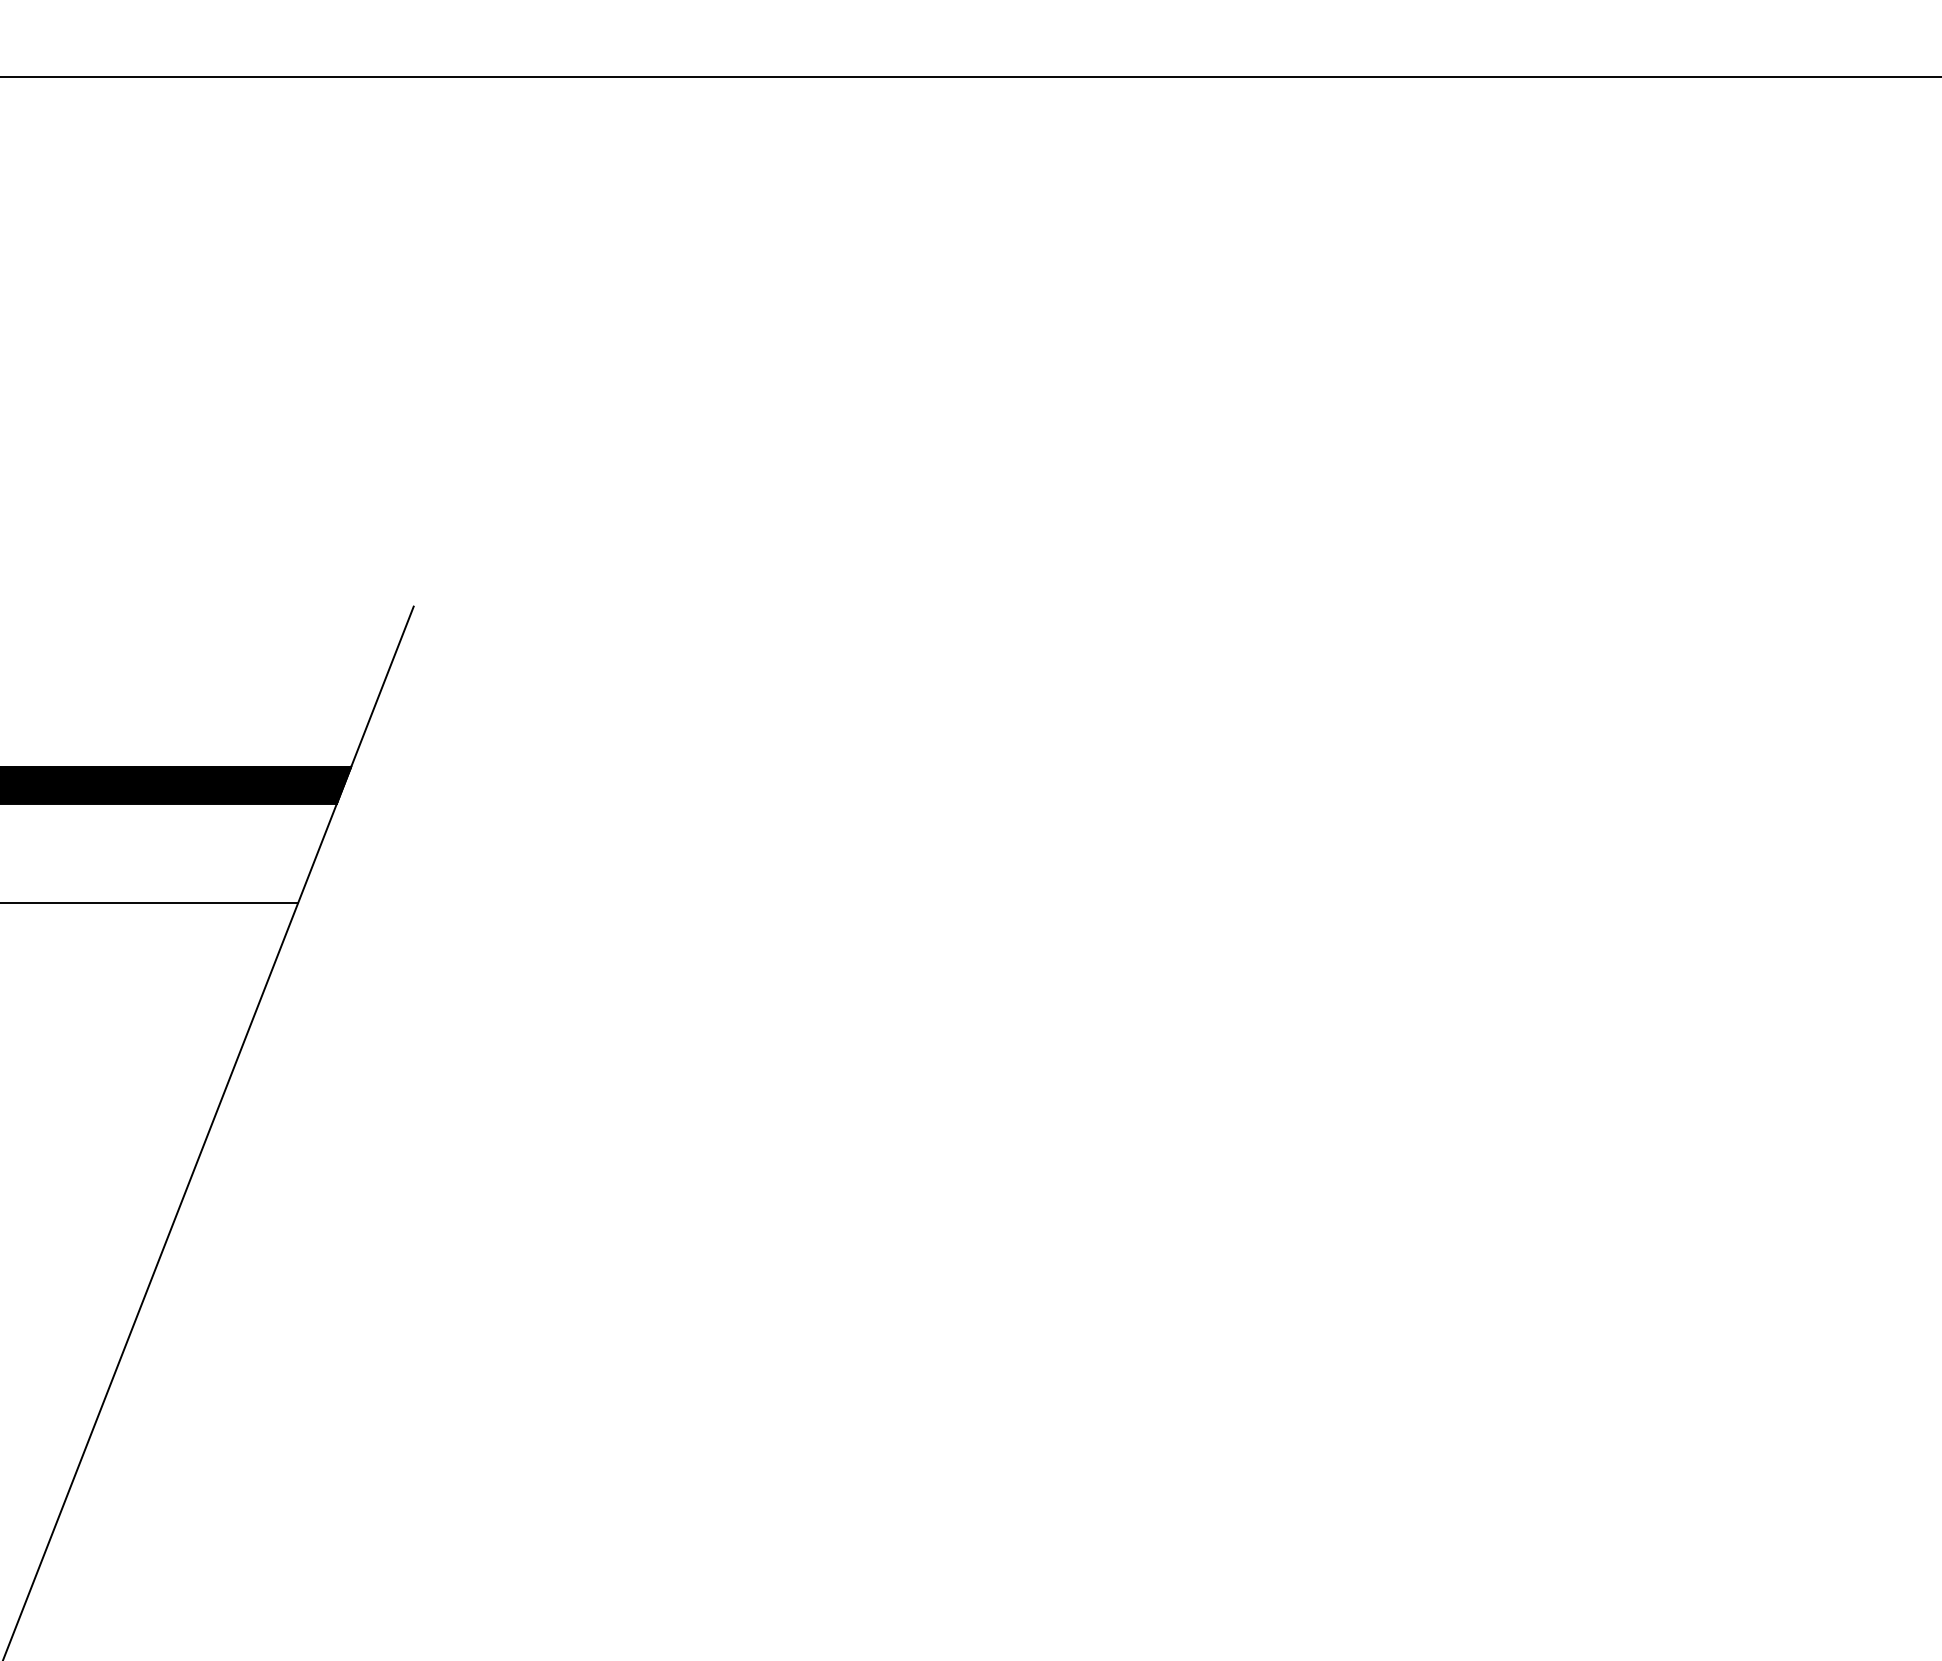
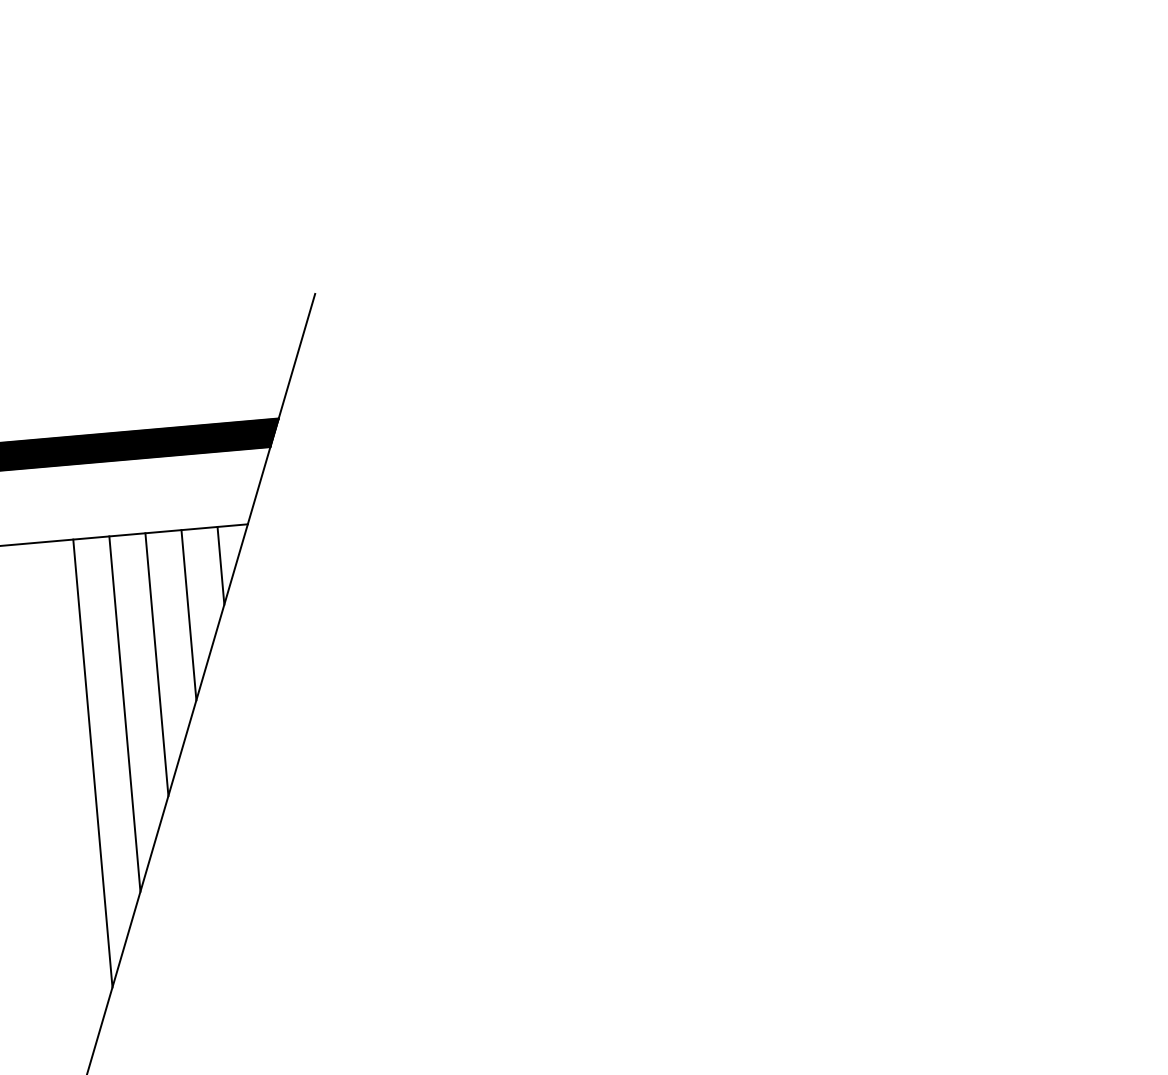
line: (258, 954) -> (221, 565), added
line: (210, 1015) -> (189, 614), added
line: (162, 1077) -> (157, 664), added
line: (114, 1138) -> (125, 713), added
line: (66, 1200) -> (93, 763), added

